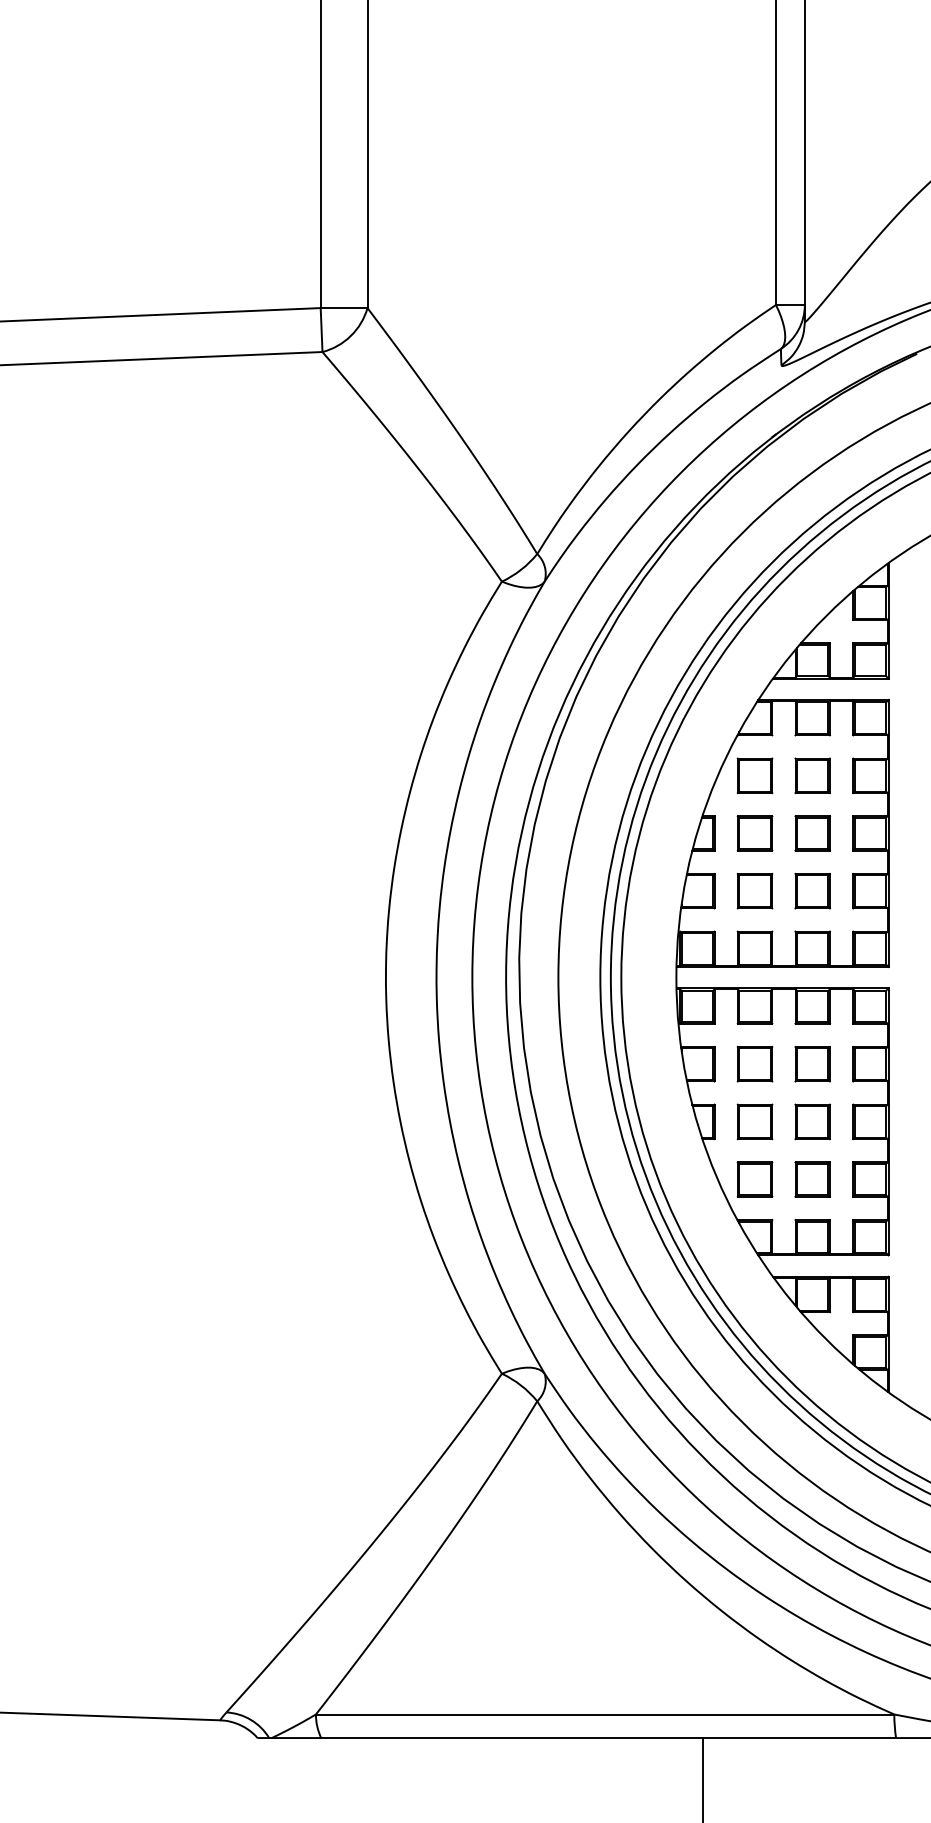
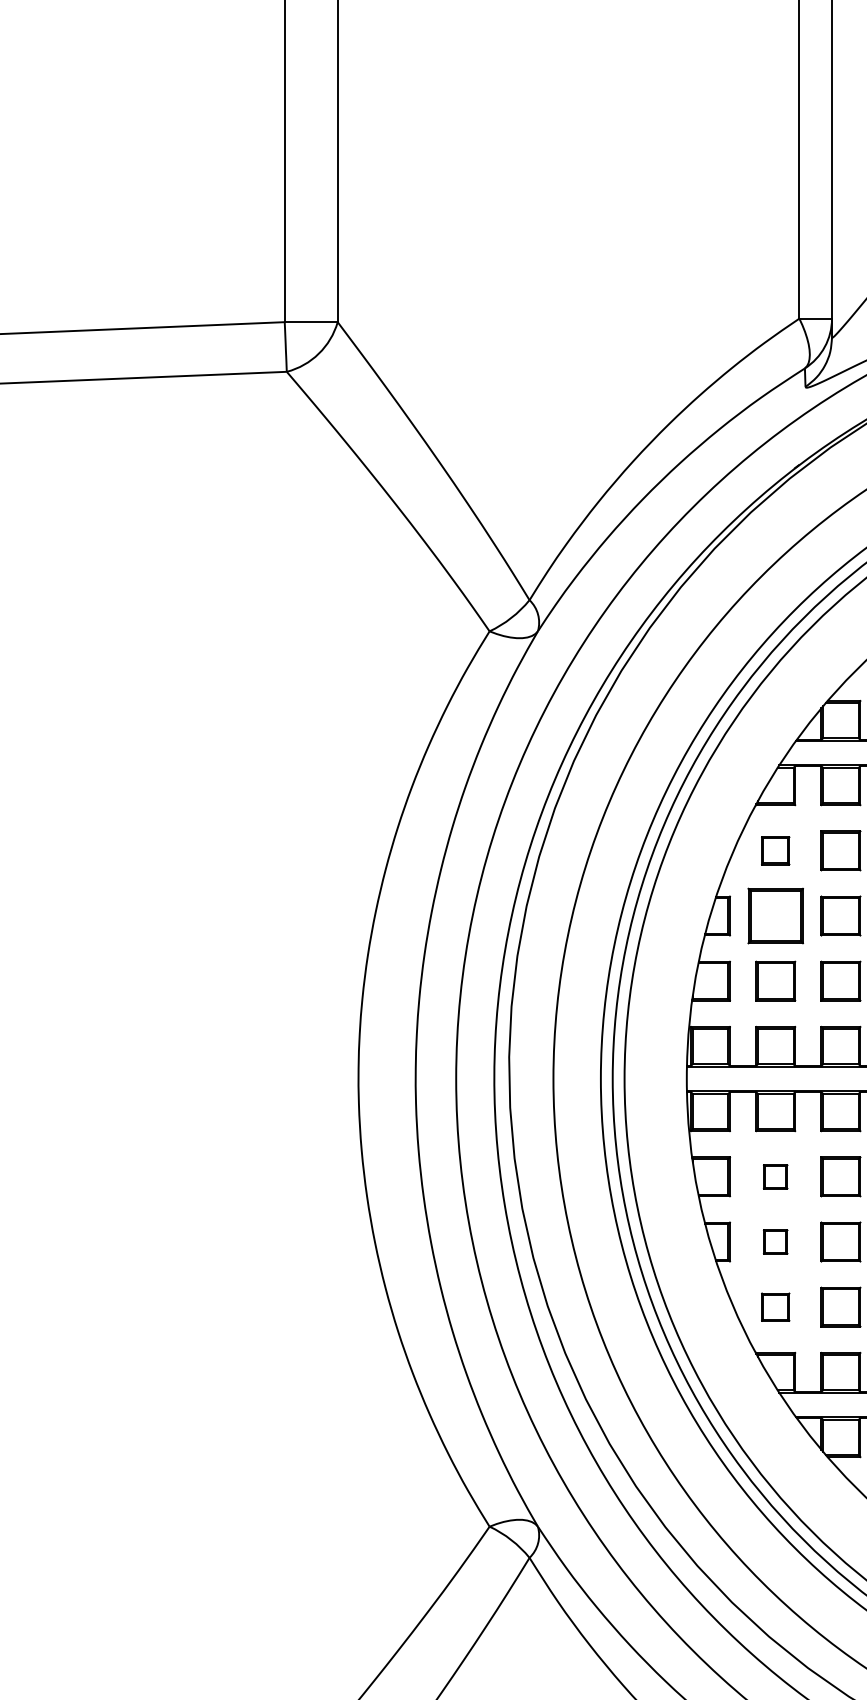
part: (754, 775) -> (775, 850), size x0.7
part: (754, 833) -> (775, 916), size x1.4
part: (754, 1064) -> (775, 1177), size x0.6
part: (754, 1121) -> (775, 1241), size x0.6
part: (754, 1179) -> (775, 1307), size x0.7

